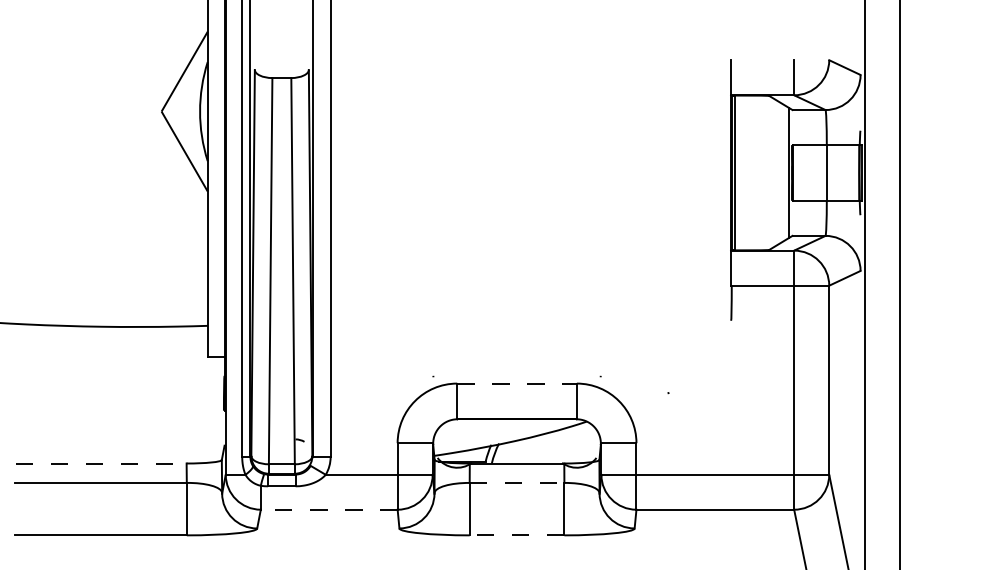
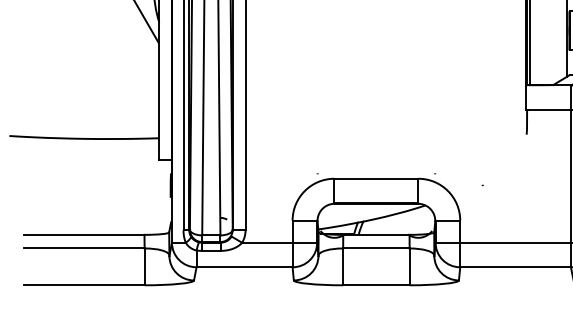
line: (517, 383) -> (376, 178), dashed -> solid
line: (101, 463) -> (84, 234), dashed -> solid
line: (517, 482) -> (376, 248), dashed -> solid
line: (328, 509) -> (244, 267), dashed -> solid
line: (516, 535) -> (376, 285), dashed -> solid

